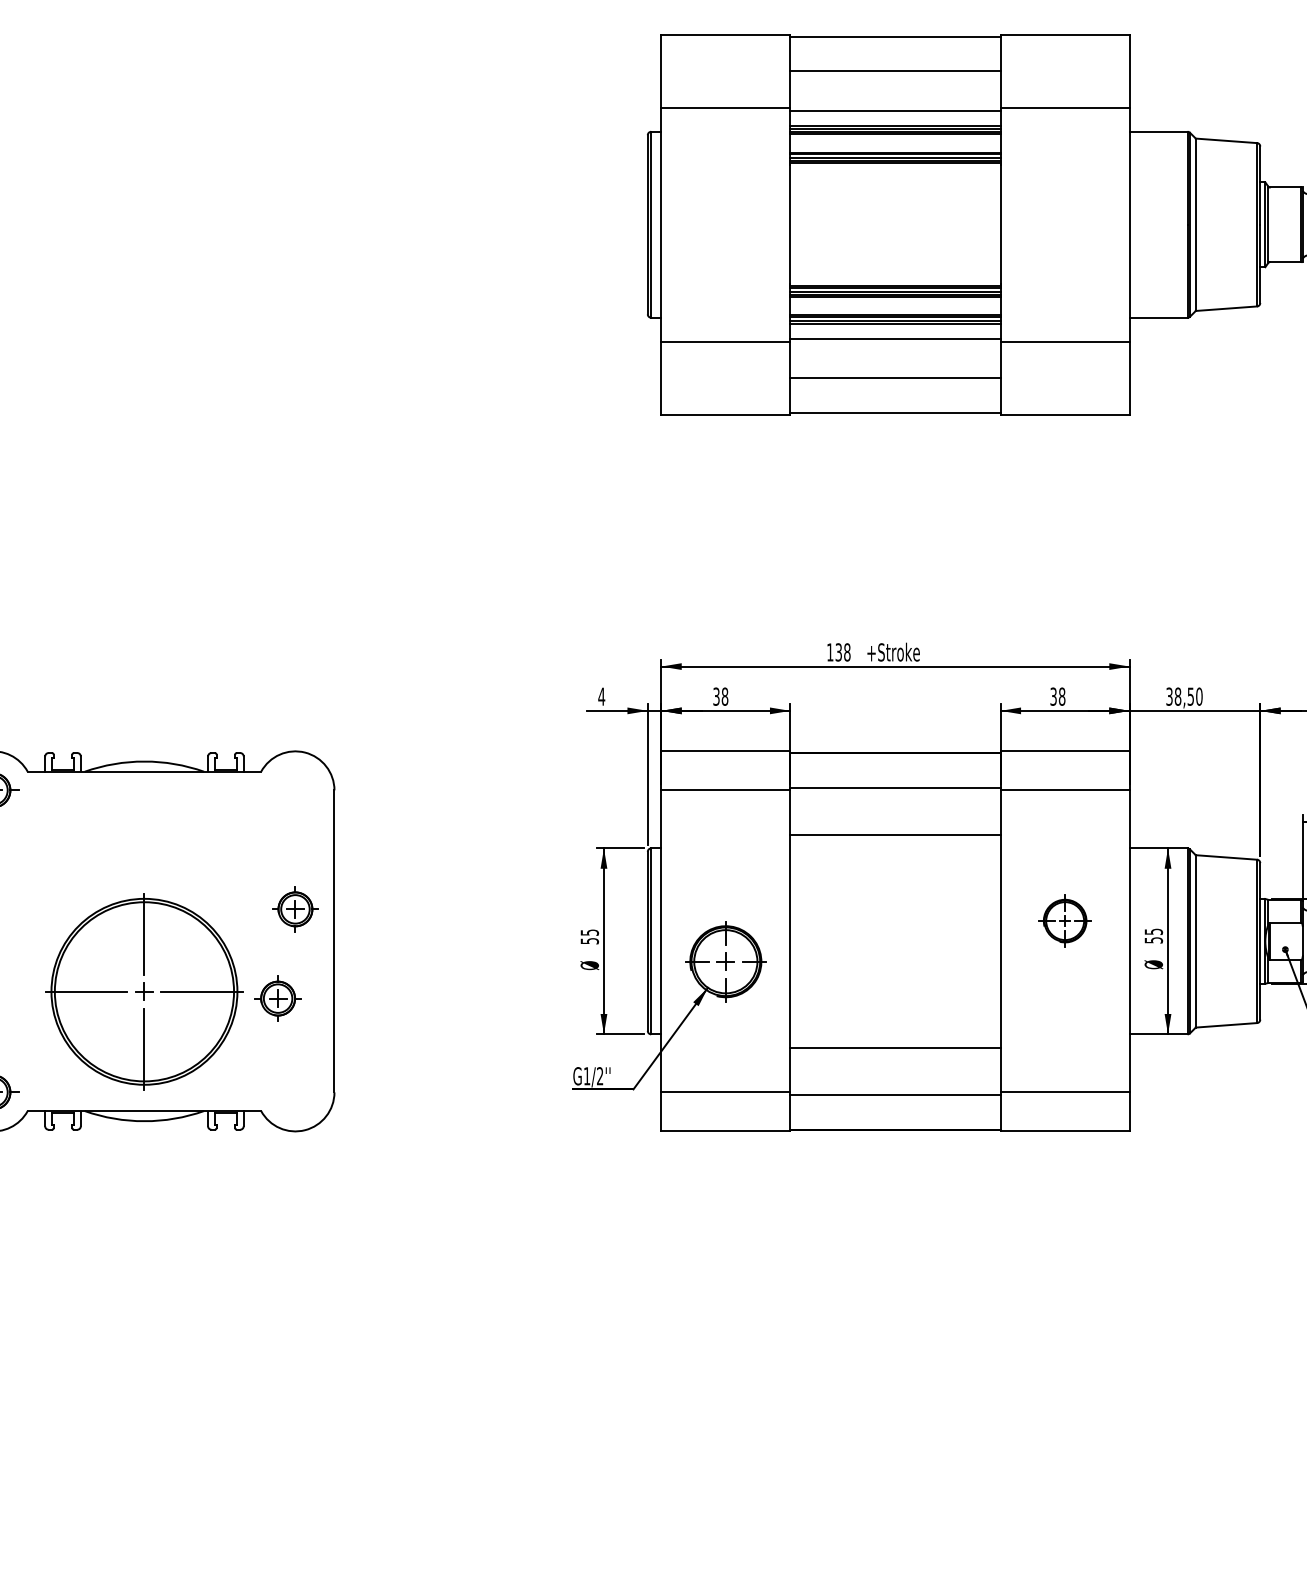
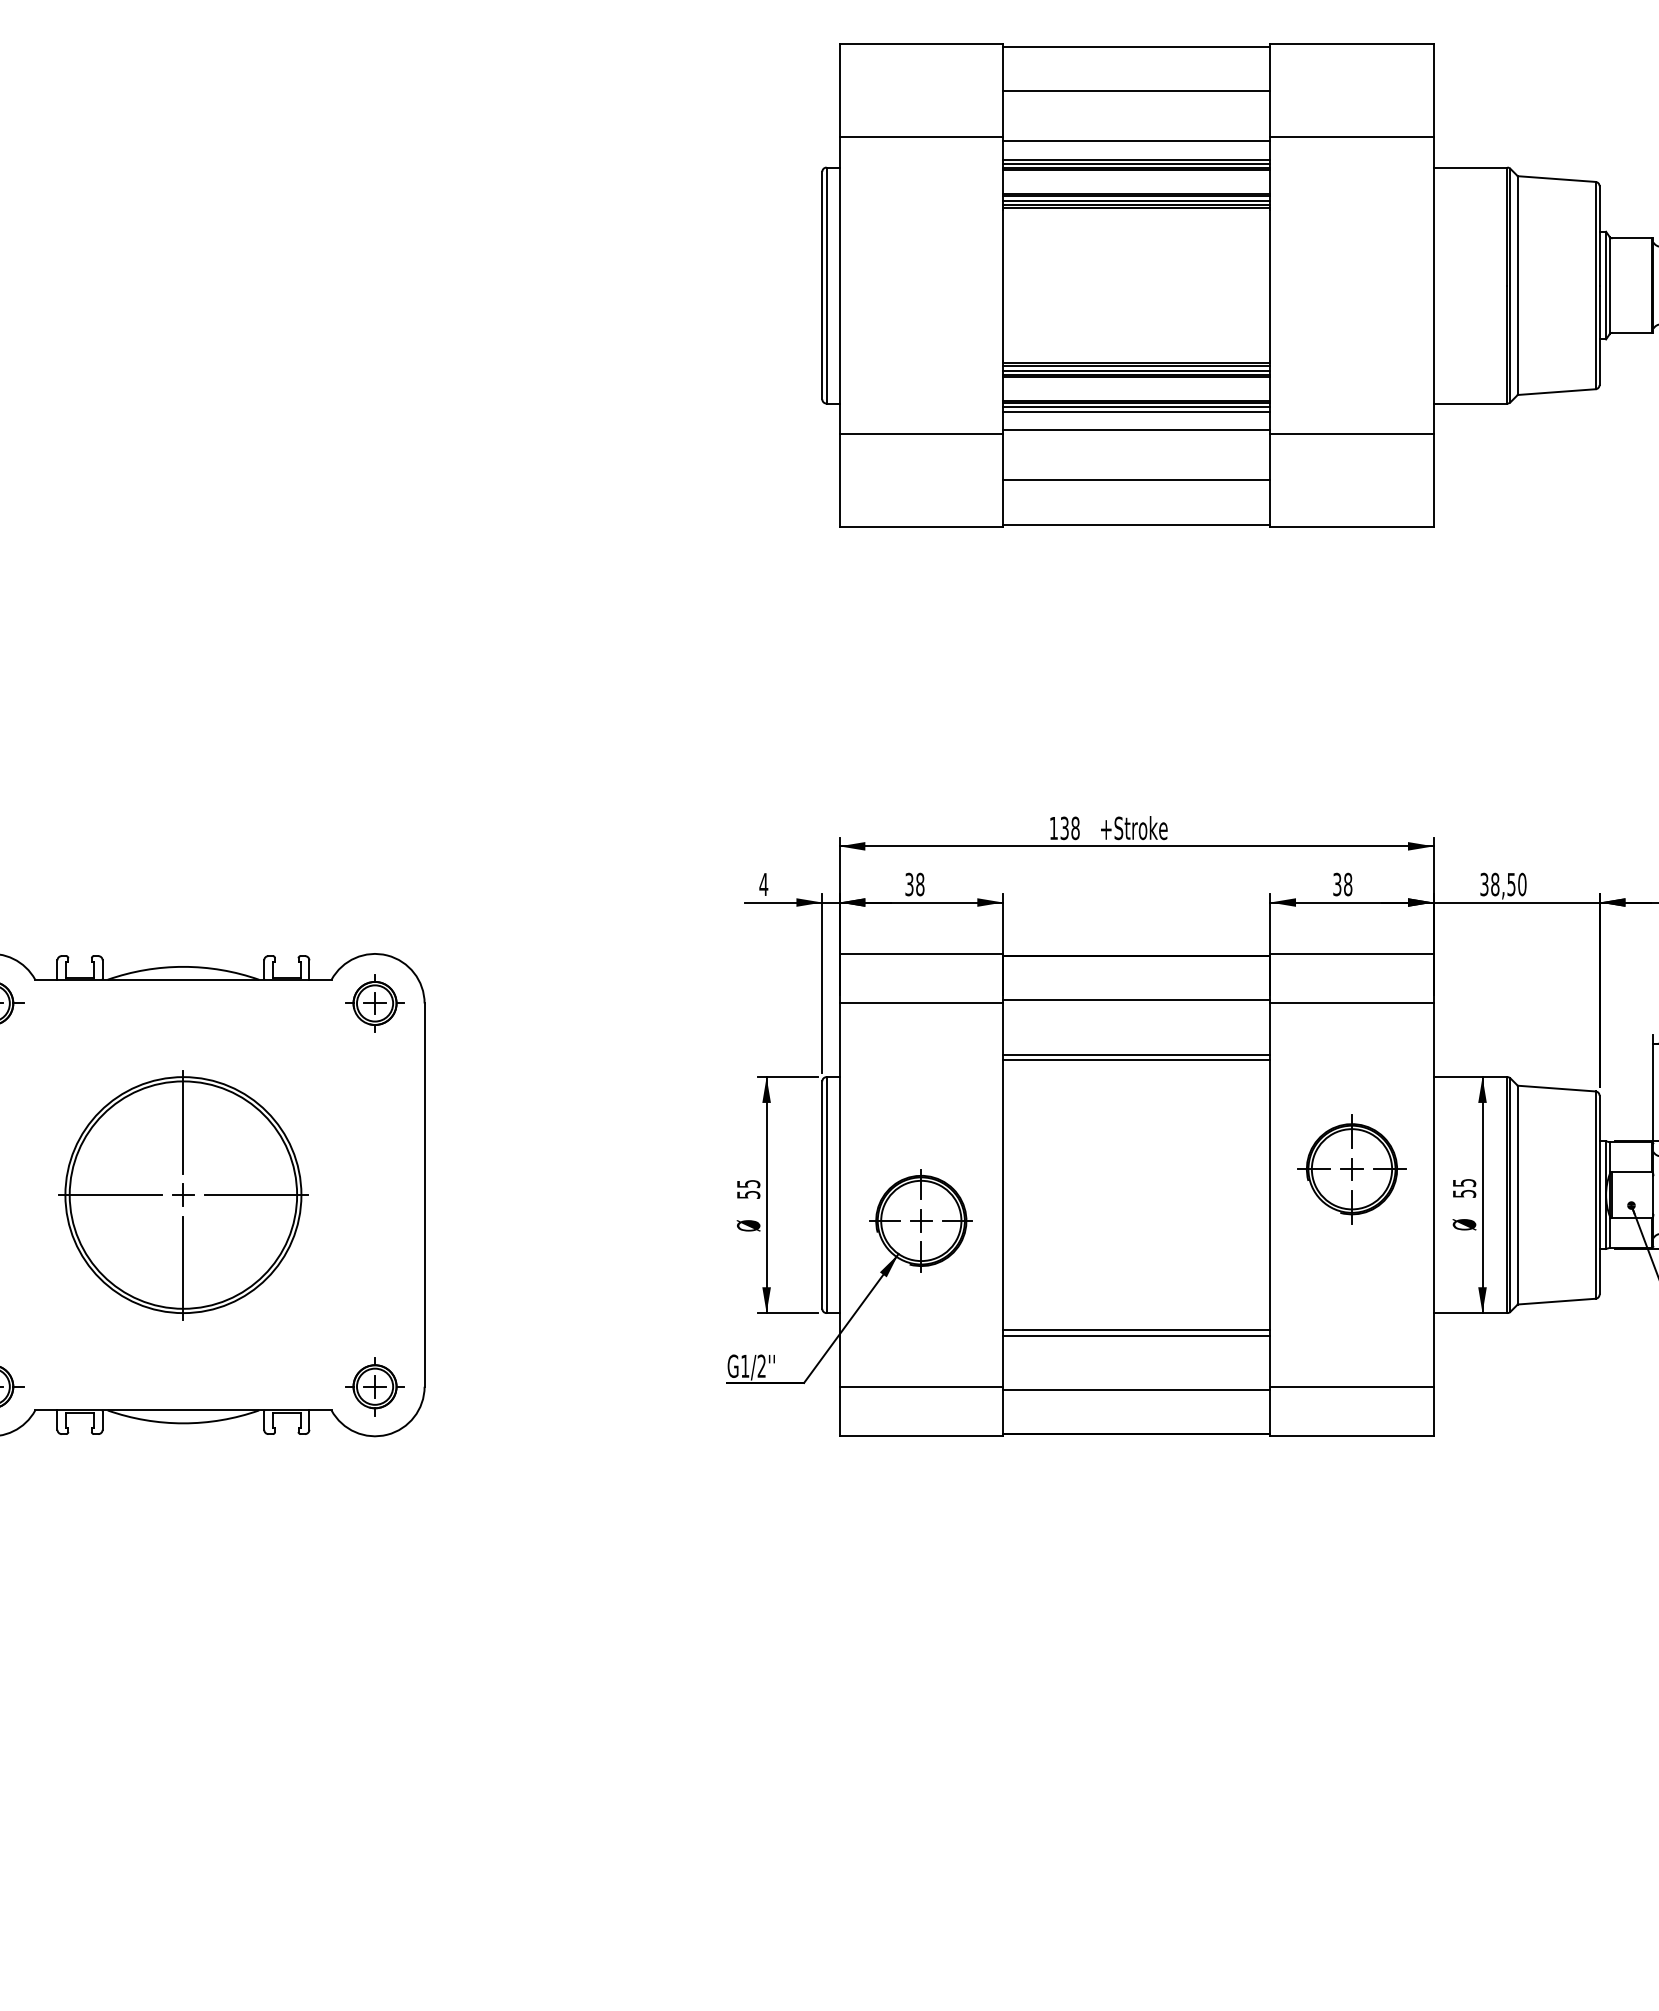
line: (895, 830) -> (1136, 1054), added
part: (295, 909) -> (374, 1003), moved
part: (1064, 921) -> (1351, 1169), size x1.67
part: (144, 992) -> (183, 1195), moved
part: (277, 998) -> (374, 1386), moved
line: (895, 1052) -> (1136, 1335), added

